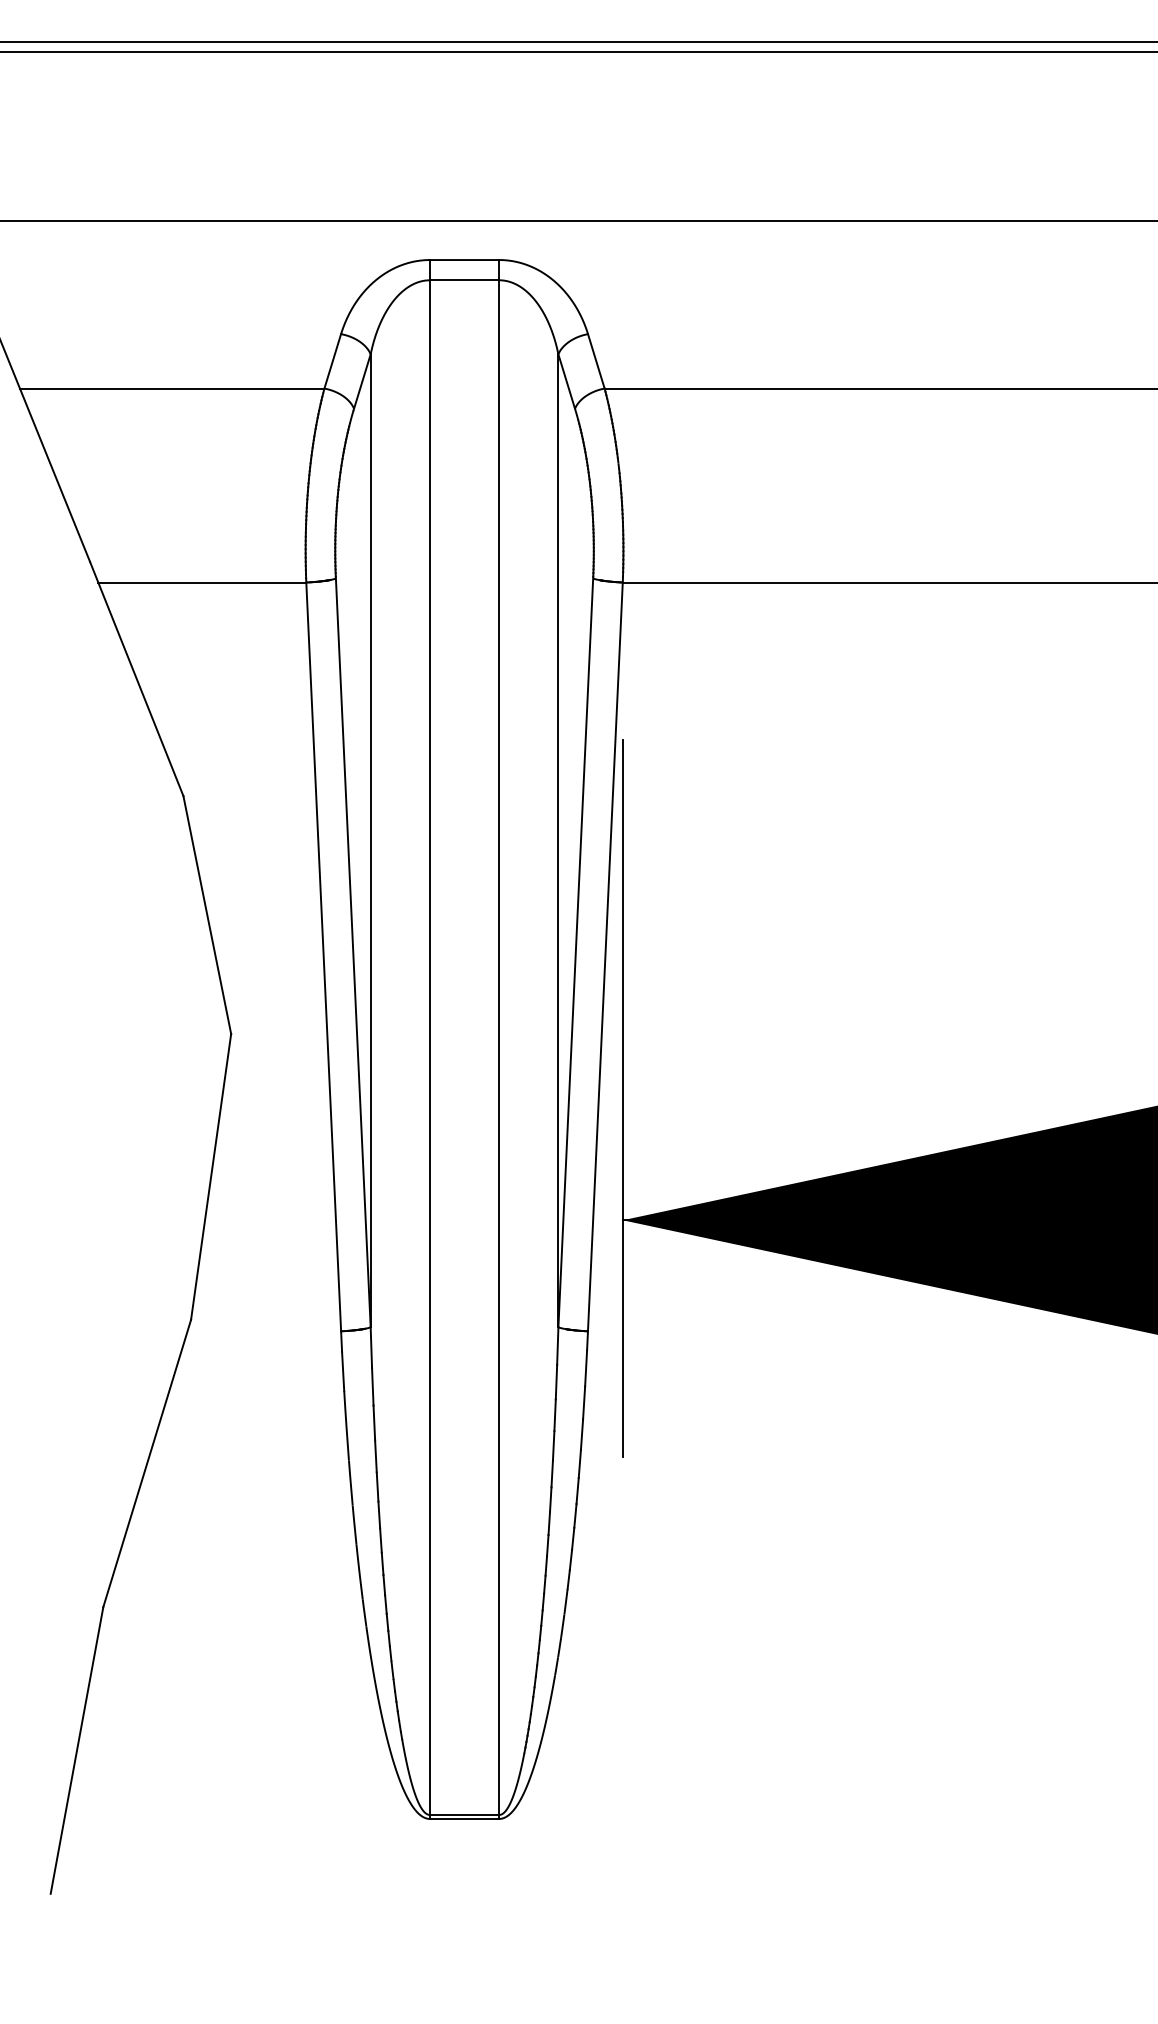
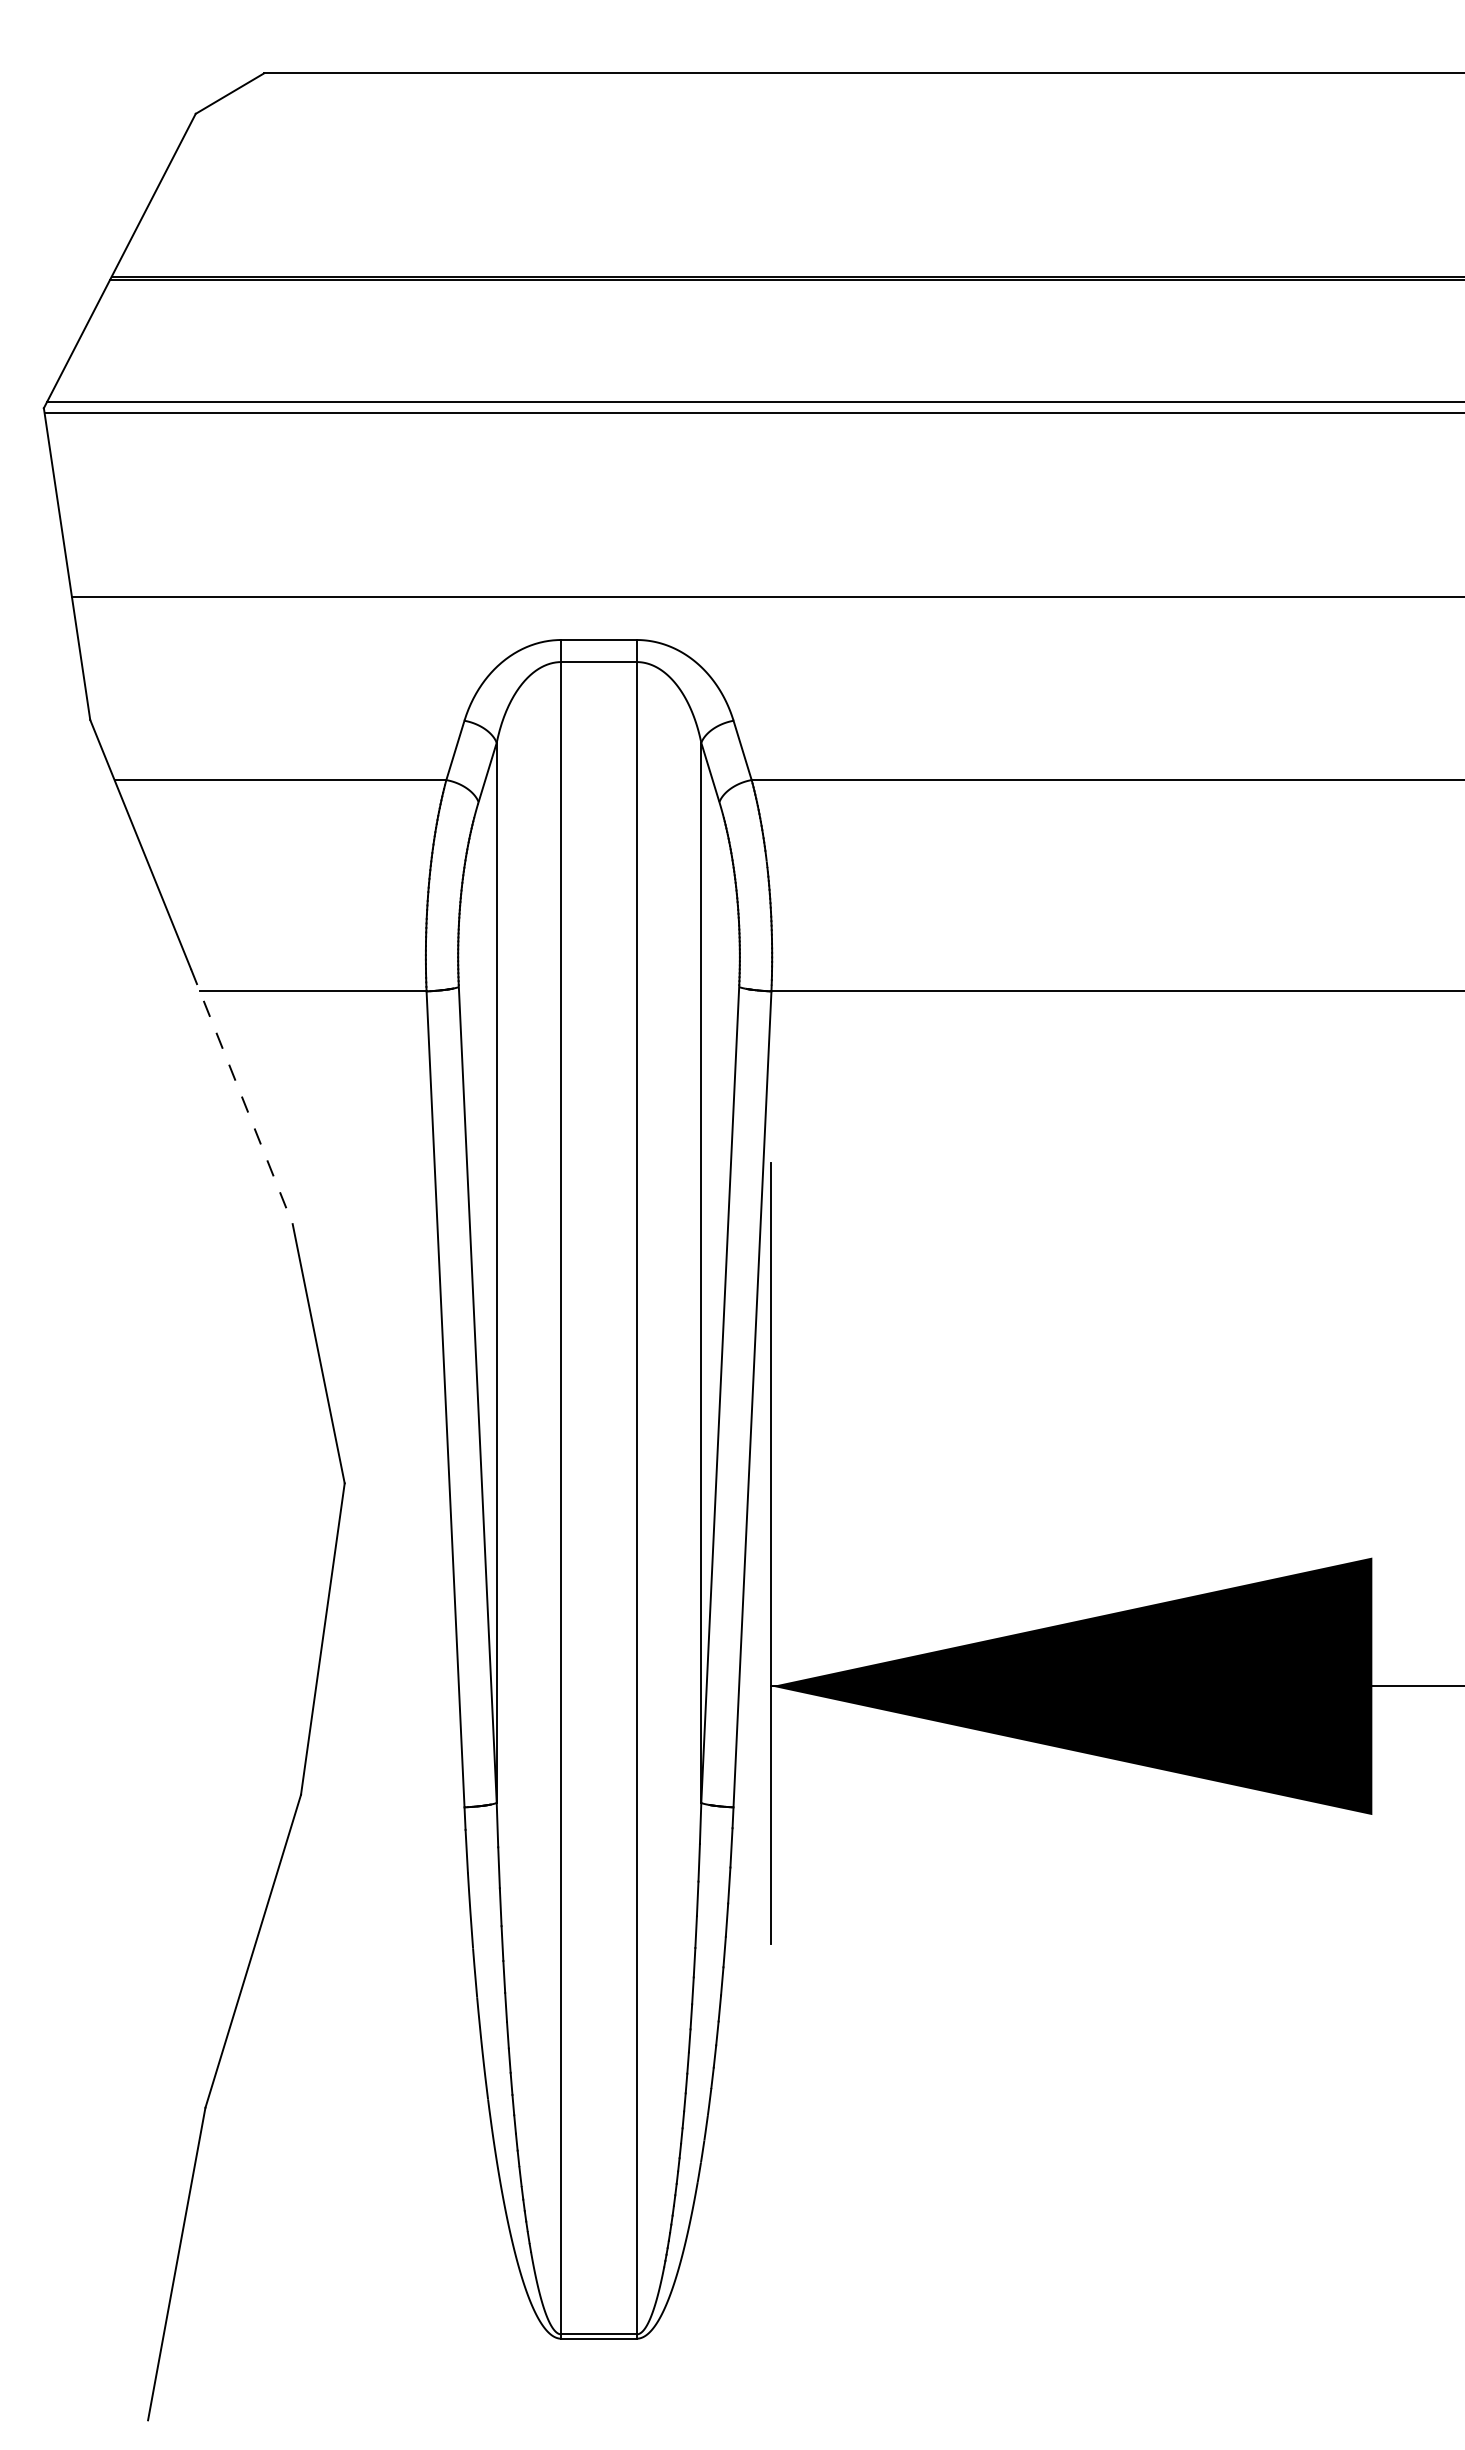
line: (137, 679) -> (242, 1097), solid -> dashed

